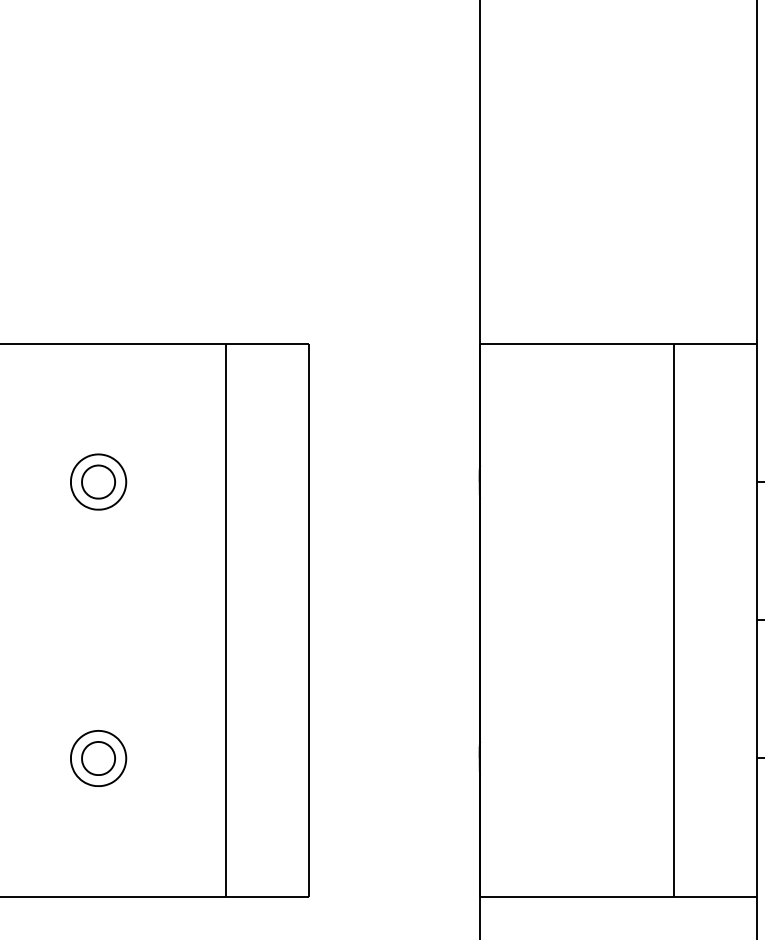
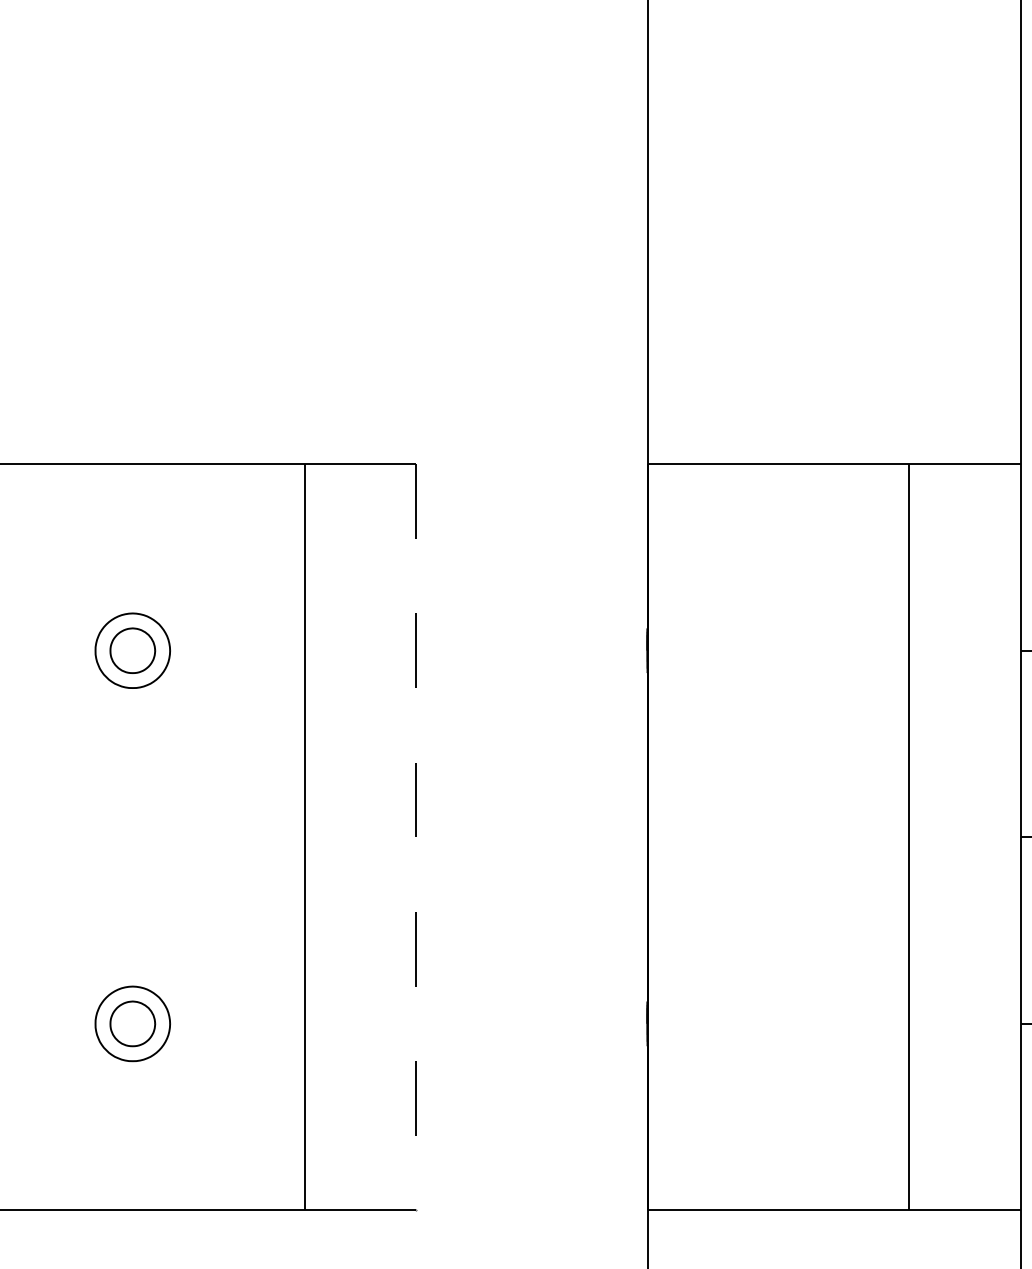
line: (308, 620) -> (416, 837), solid -> dashed

